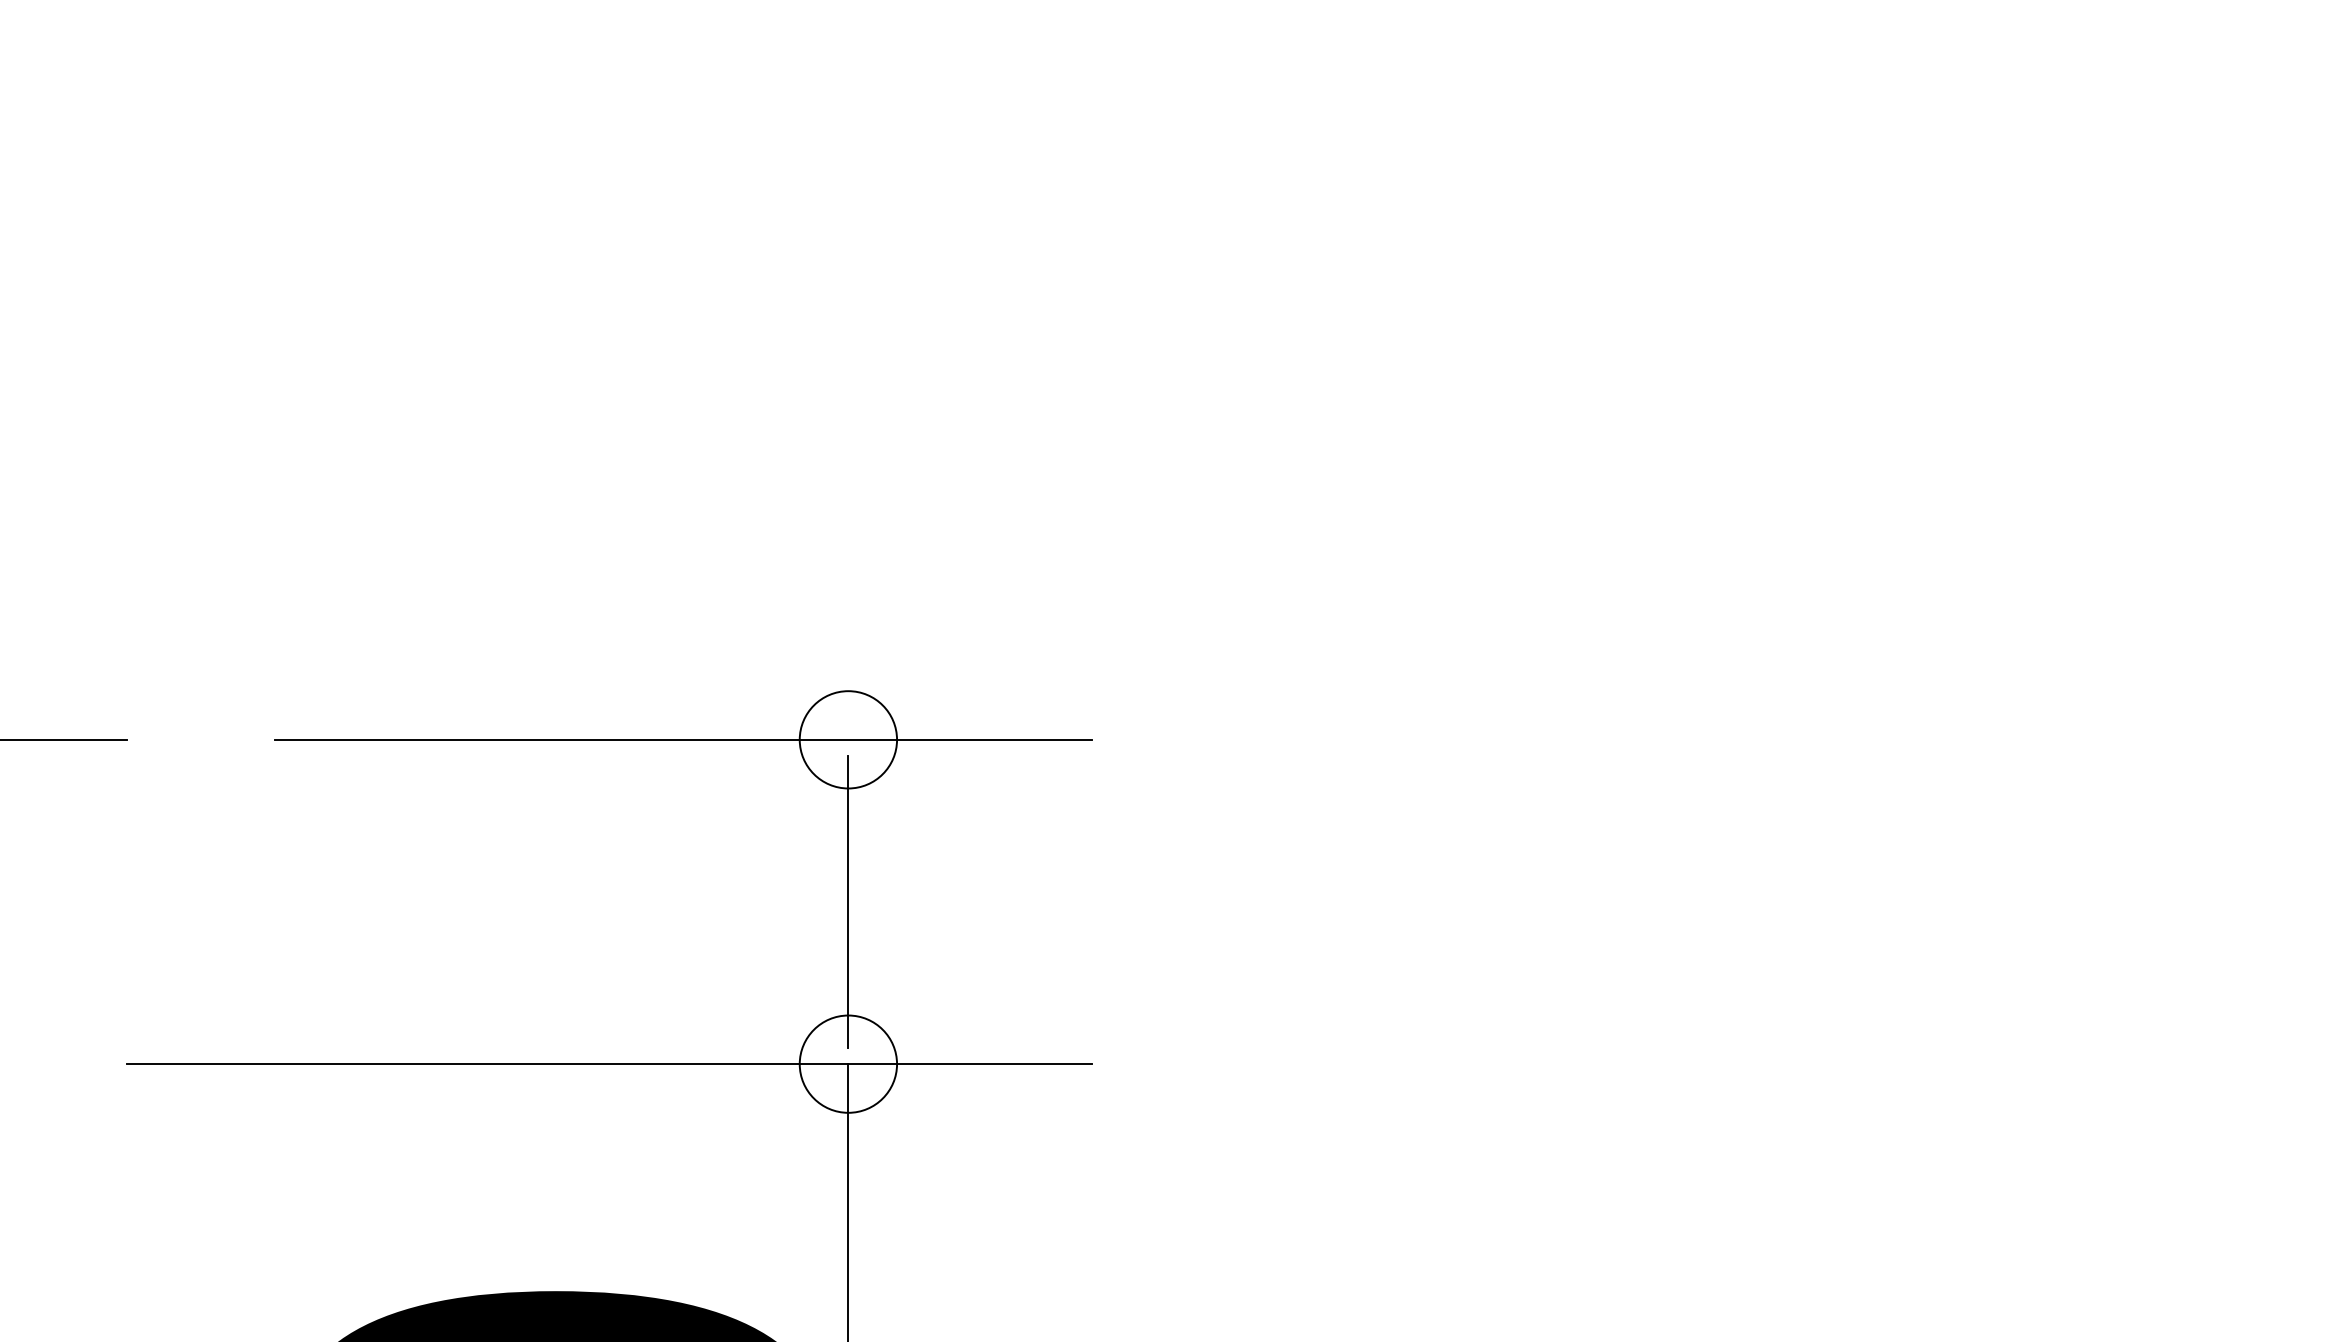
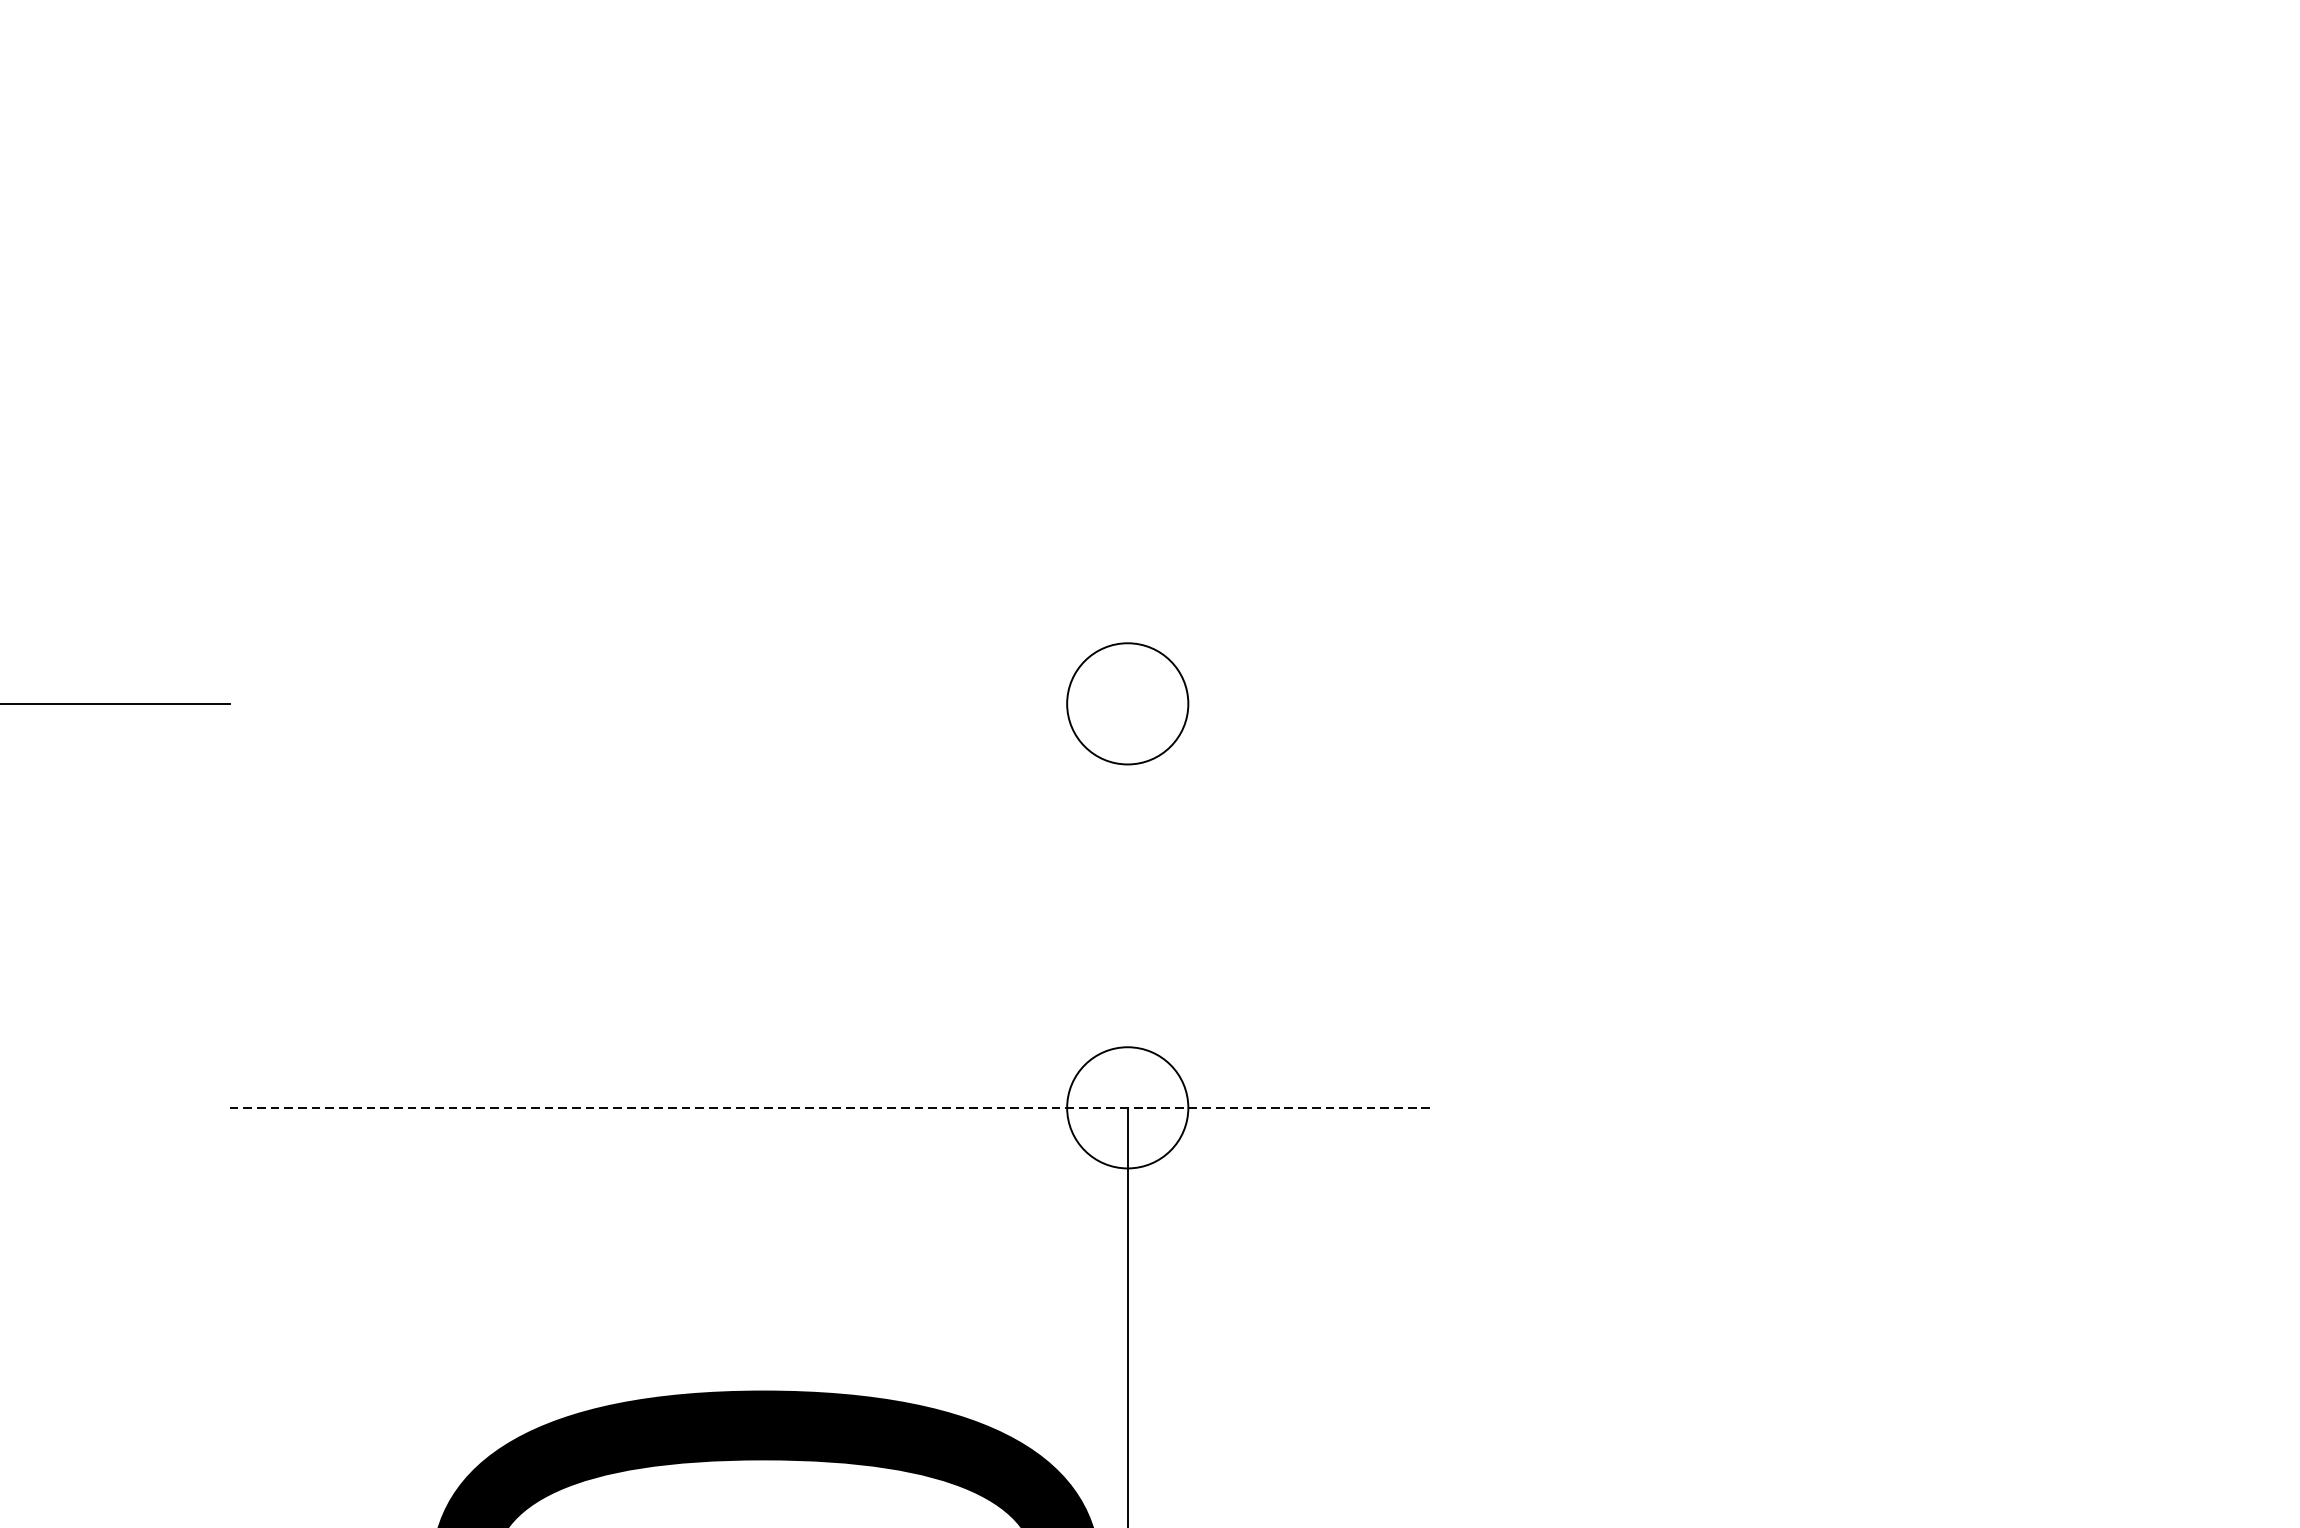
line: (682, 739) -> (921, 703), removed
line: (848, 901) -> (1127, 905), removed
line: (609, 1064) -> (830, 1108), solid -> dashed

